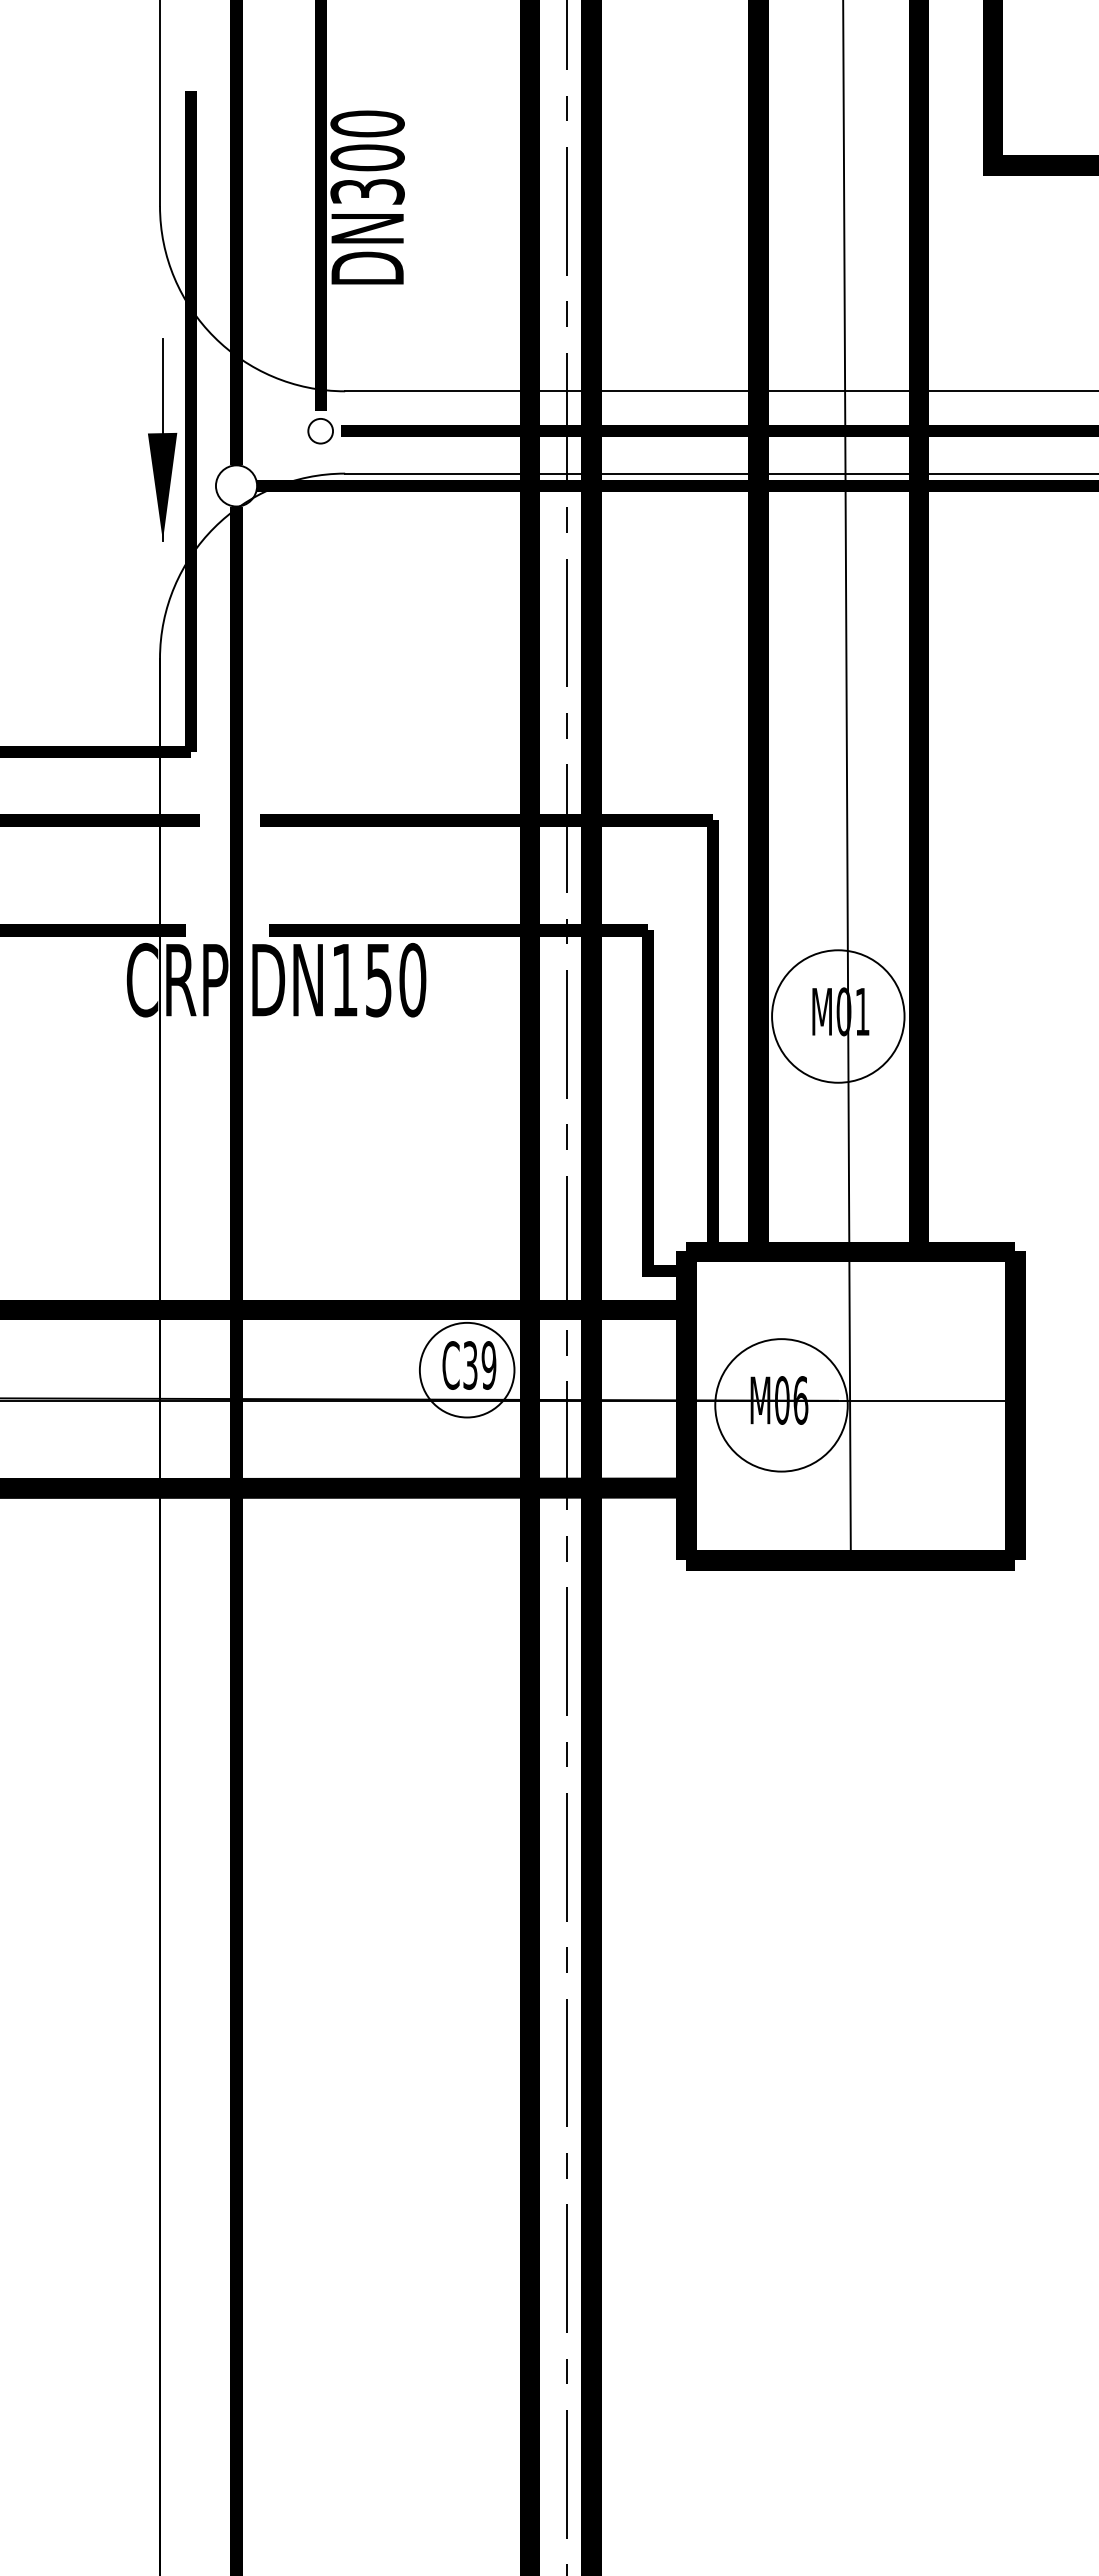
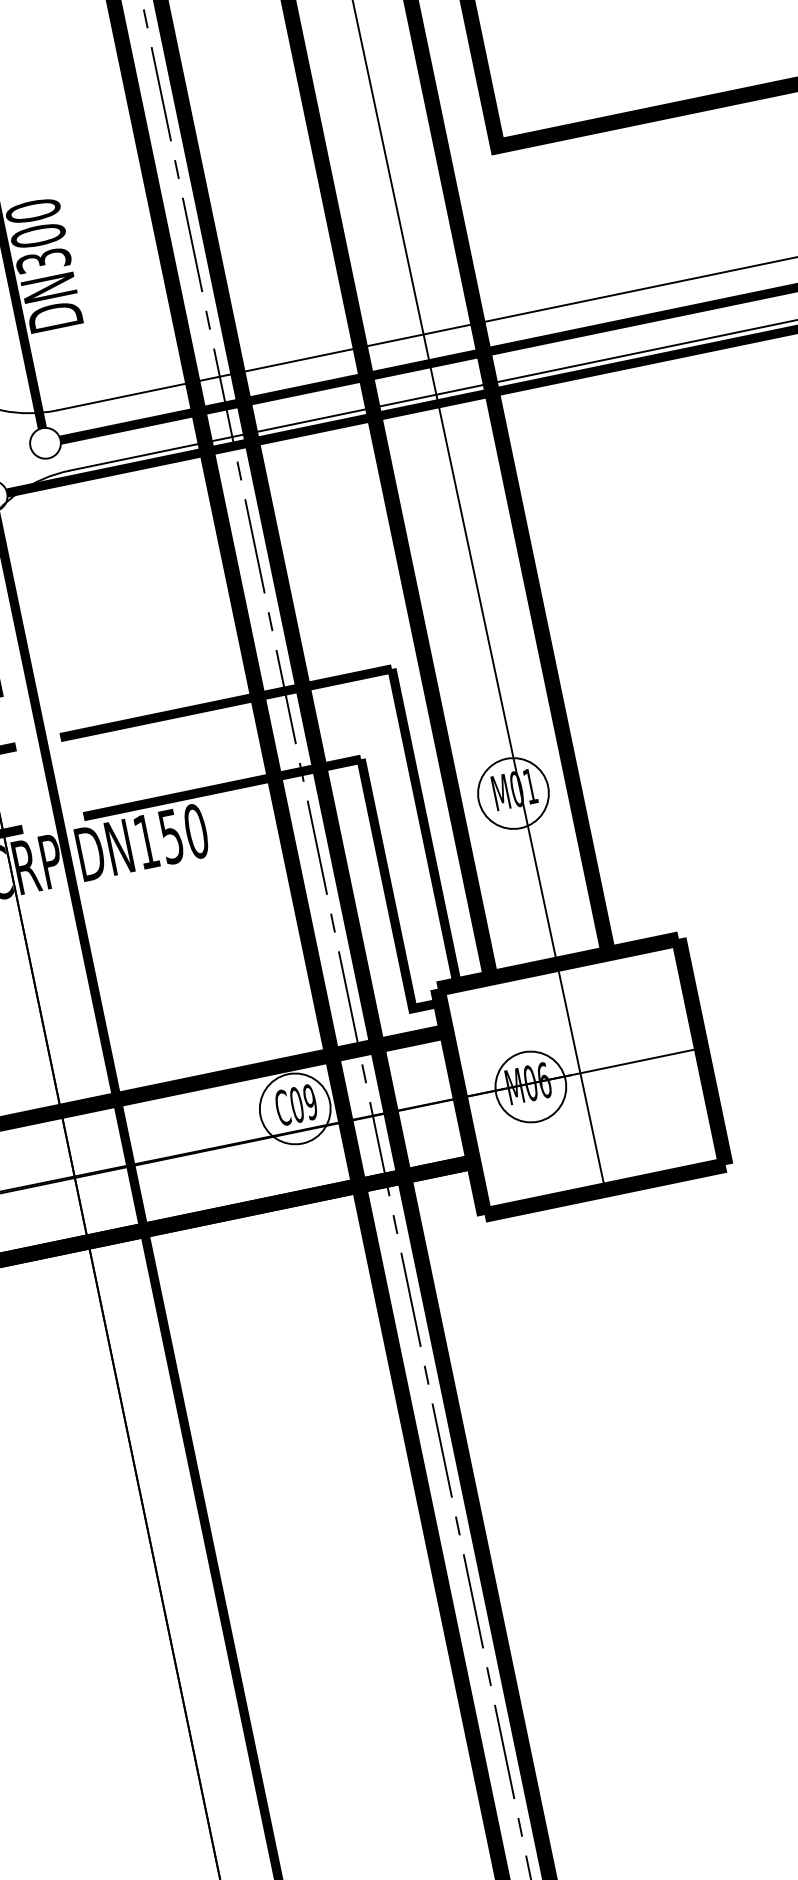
circle: (320, 430) -> (45, 442), size x1.67
circle: (837, 1016) -> (512, 793), size x0.71
text: (470, 1365) -> (296, 1104), C39 -> C09
circle: (781, 1405) -> (530, 1087), size x0.71

